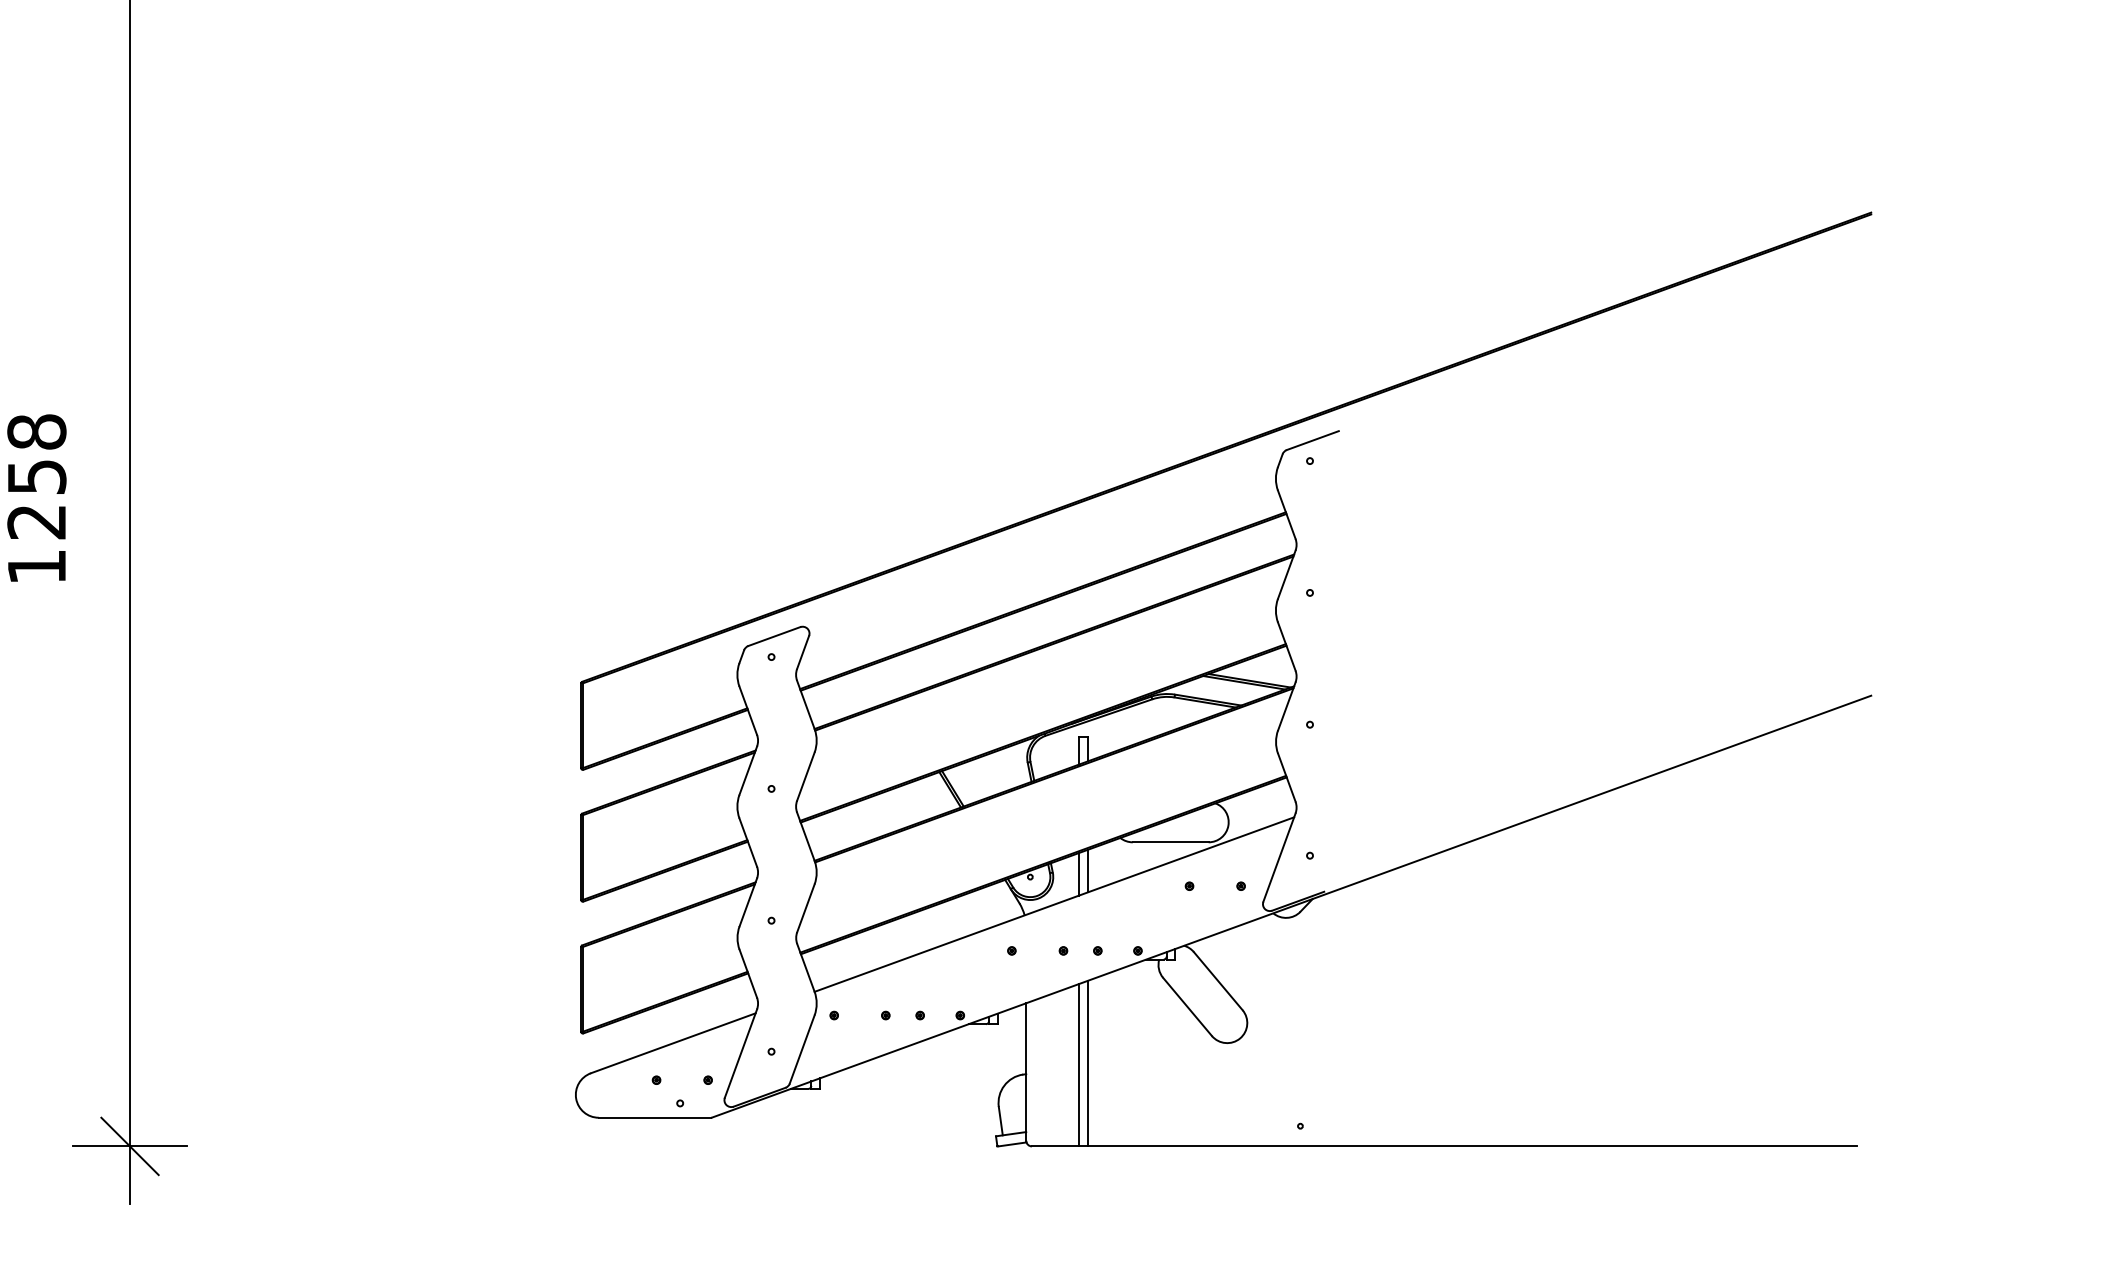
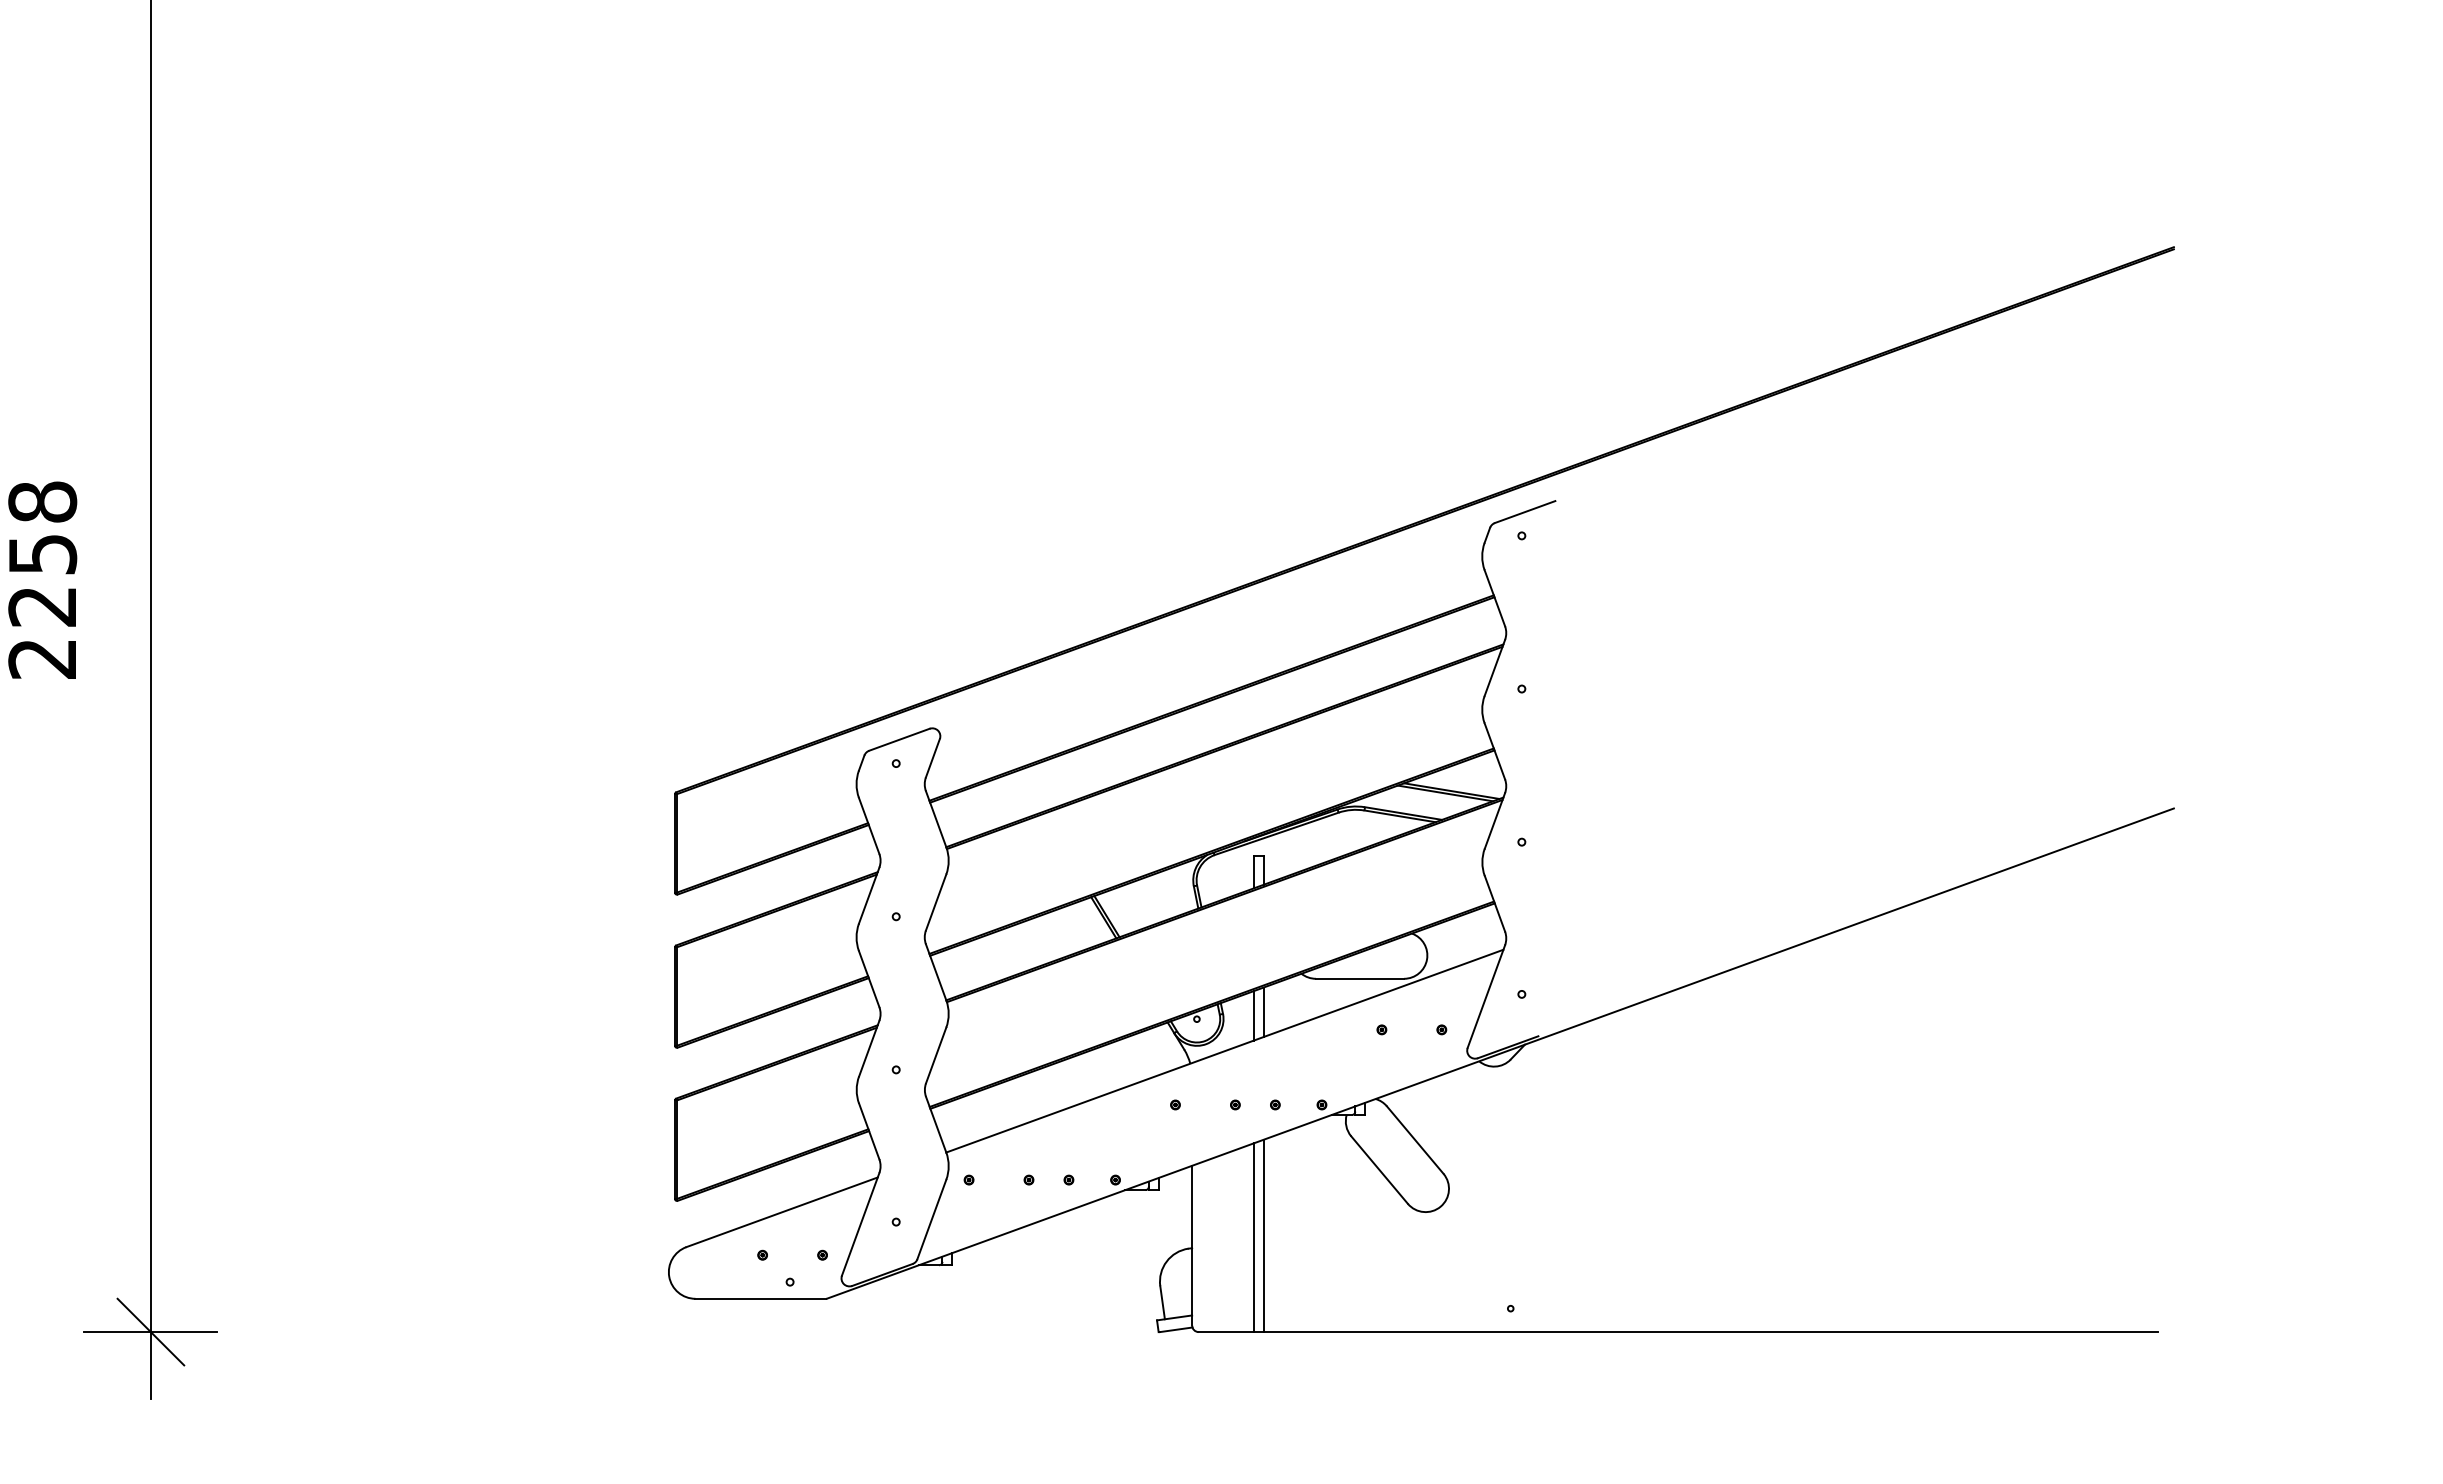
text: (35, 567) -> (41, 659), 1258 -> 2258

